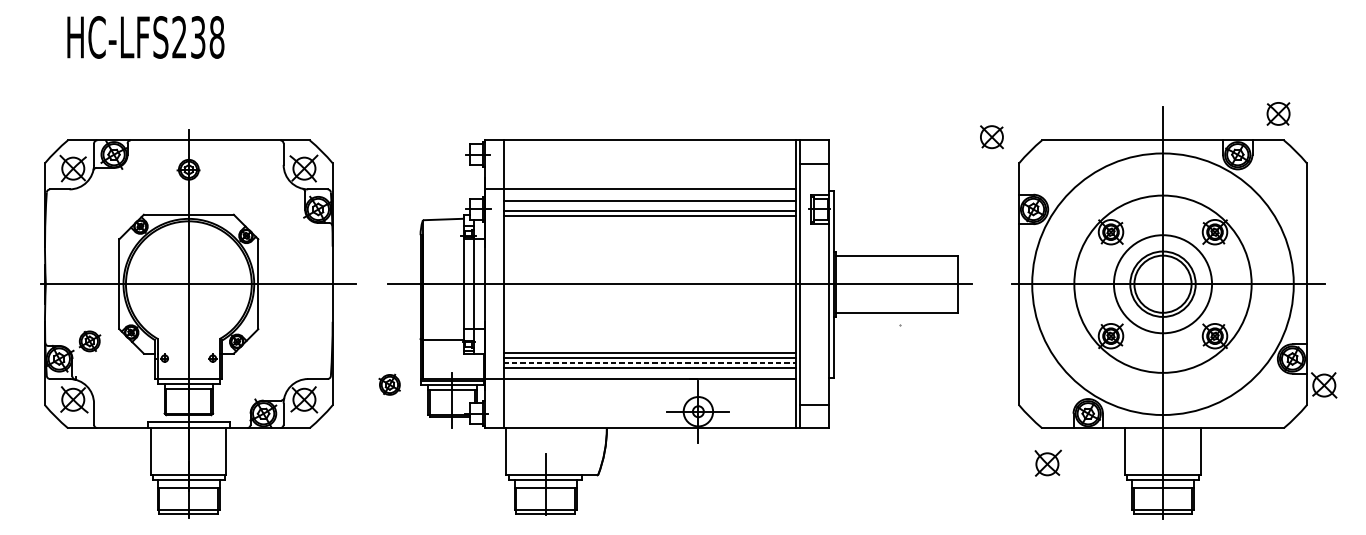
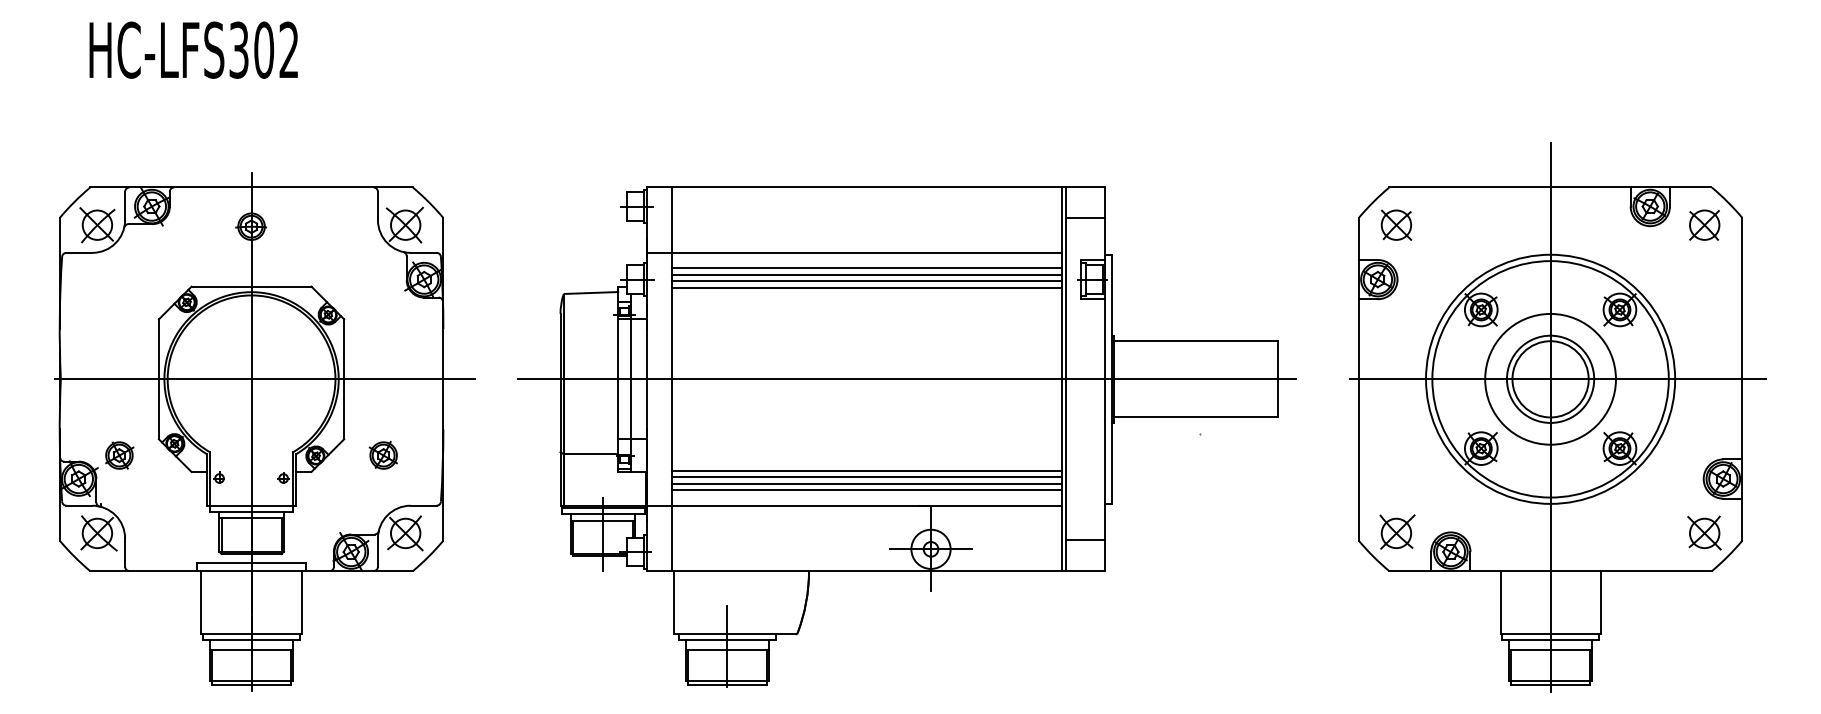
text: (198, 36) -> (264, 49), HC-LFS238 -> HC-LFS302
part: (1278, 113) -> (1704, 224), moved
part: (991, 136) -> (1396, 224), moved
line: (650, 205) -> (866, 274), added
circle: (1162, 283) -> (1550, 378), size x0.71
line: (650, 362) -> (867, 483), dashed -> solid
part: (389, 384) -> (382, 454), moved
part: (1324, 384) -> (1704, 532), moved
part: (1048, 462) -> (1397, 531), moved

